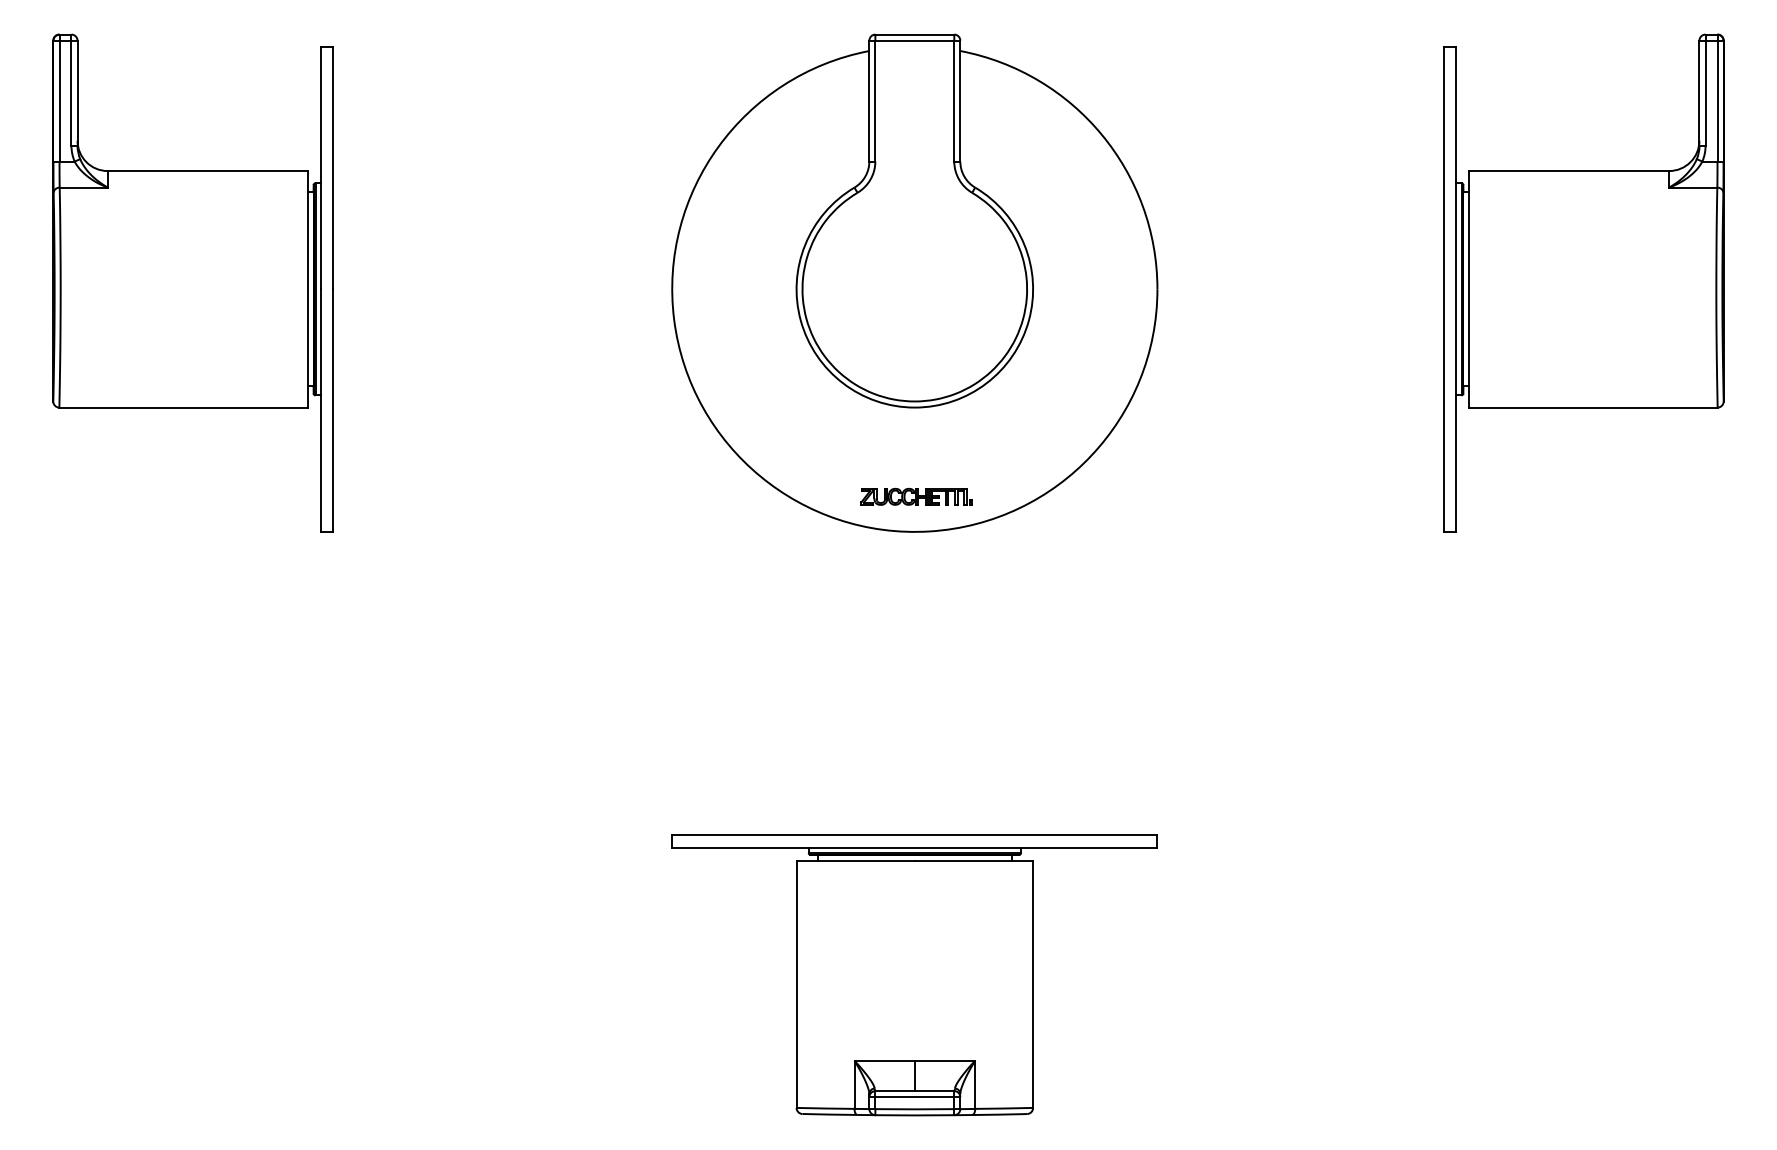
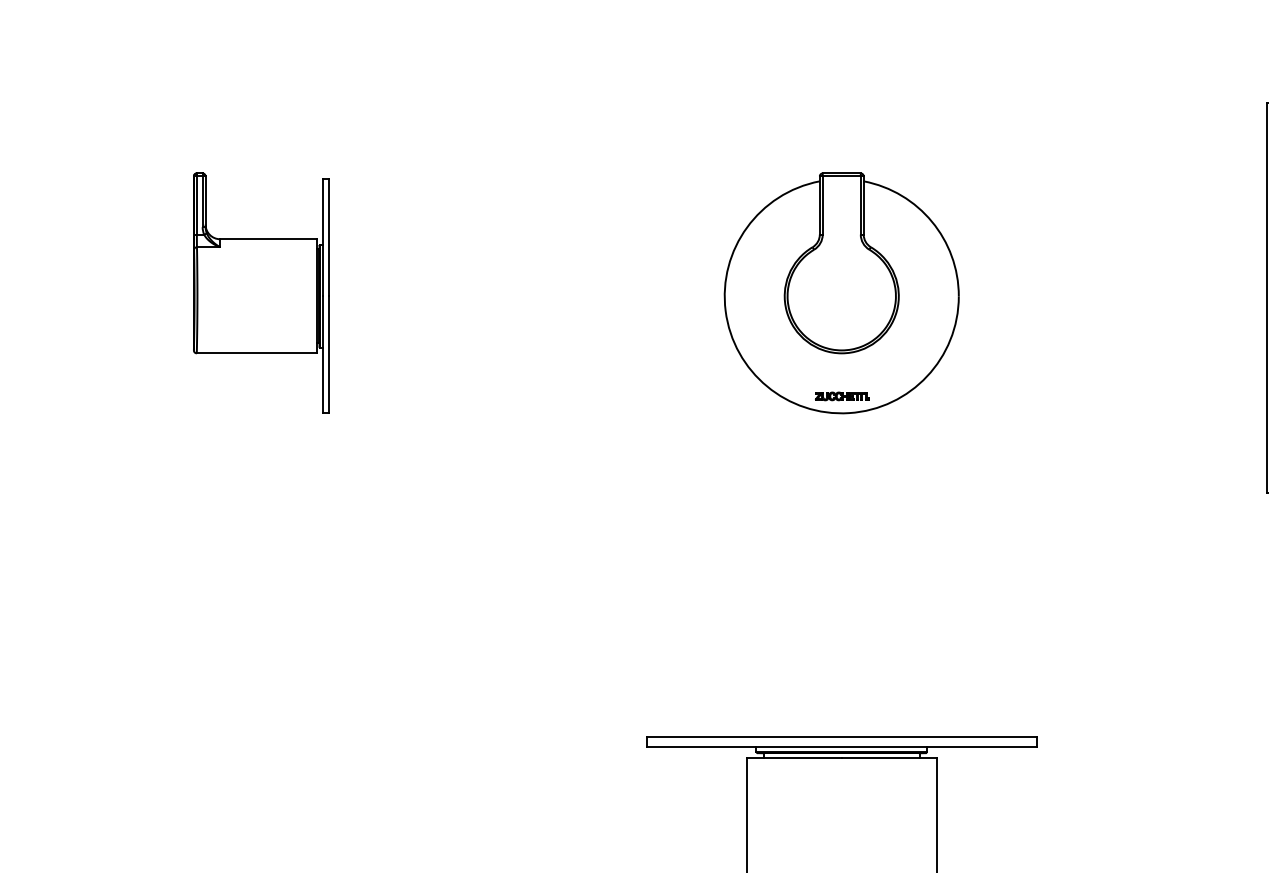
part: (192, 282) -> (260, 292), size x0.6
part: (914, 282) -> (841, 292), size x0.6

